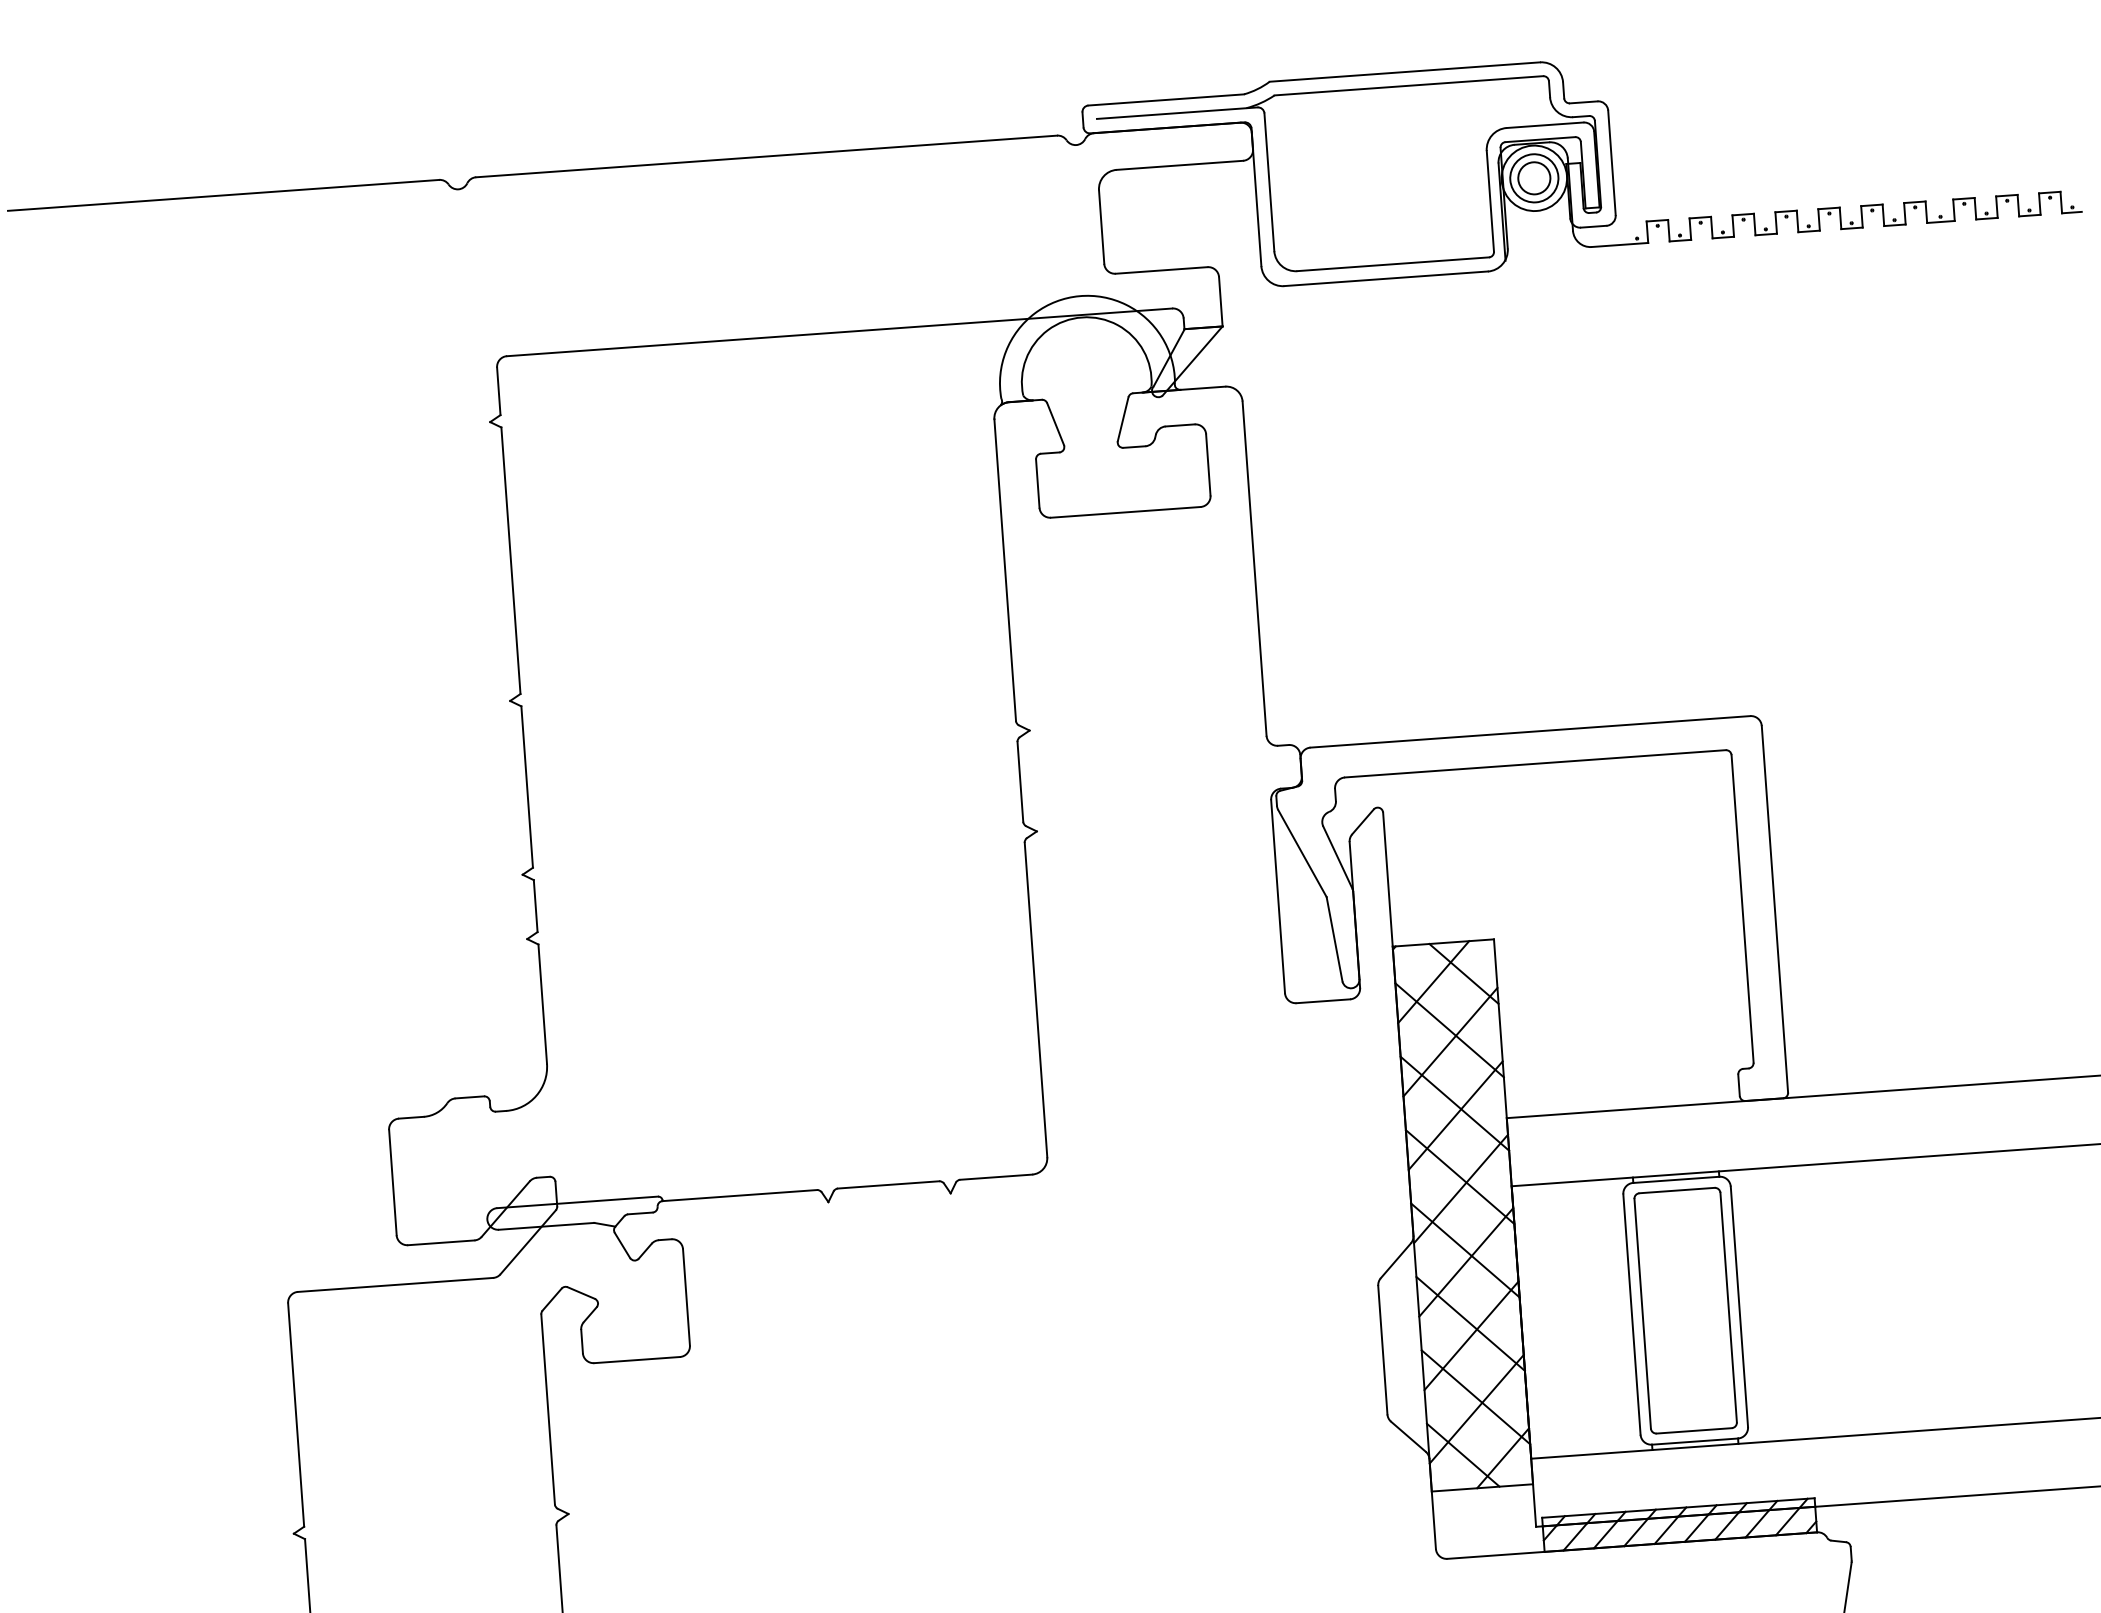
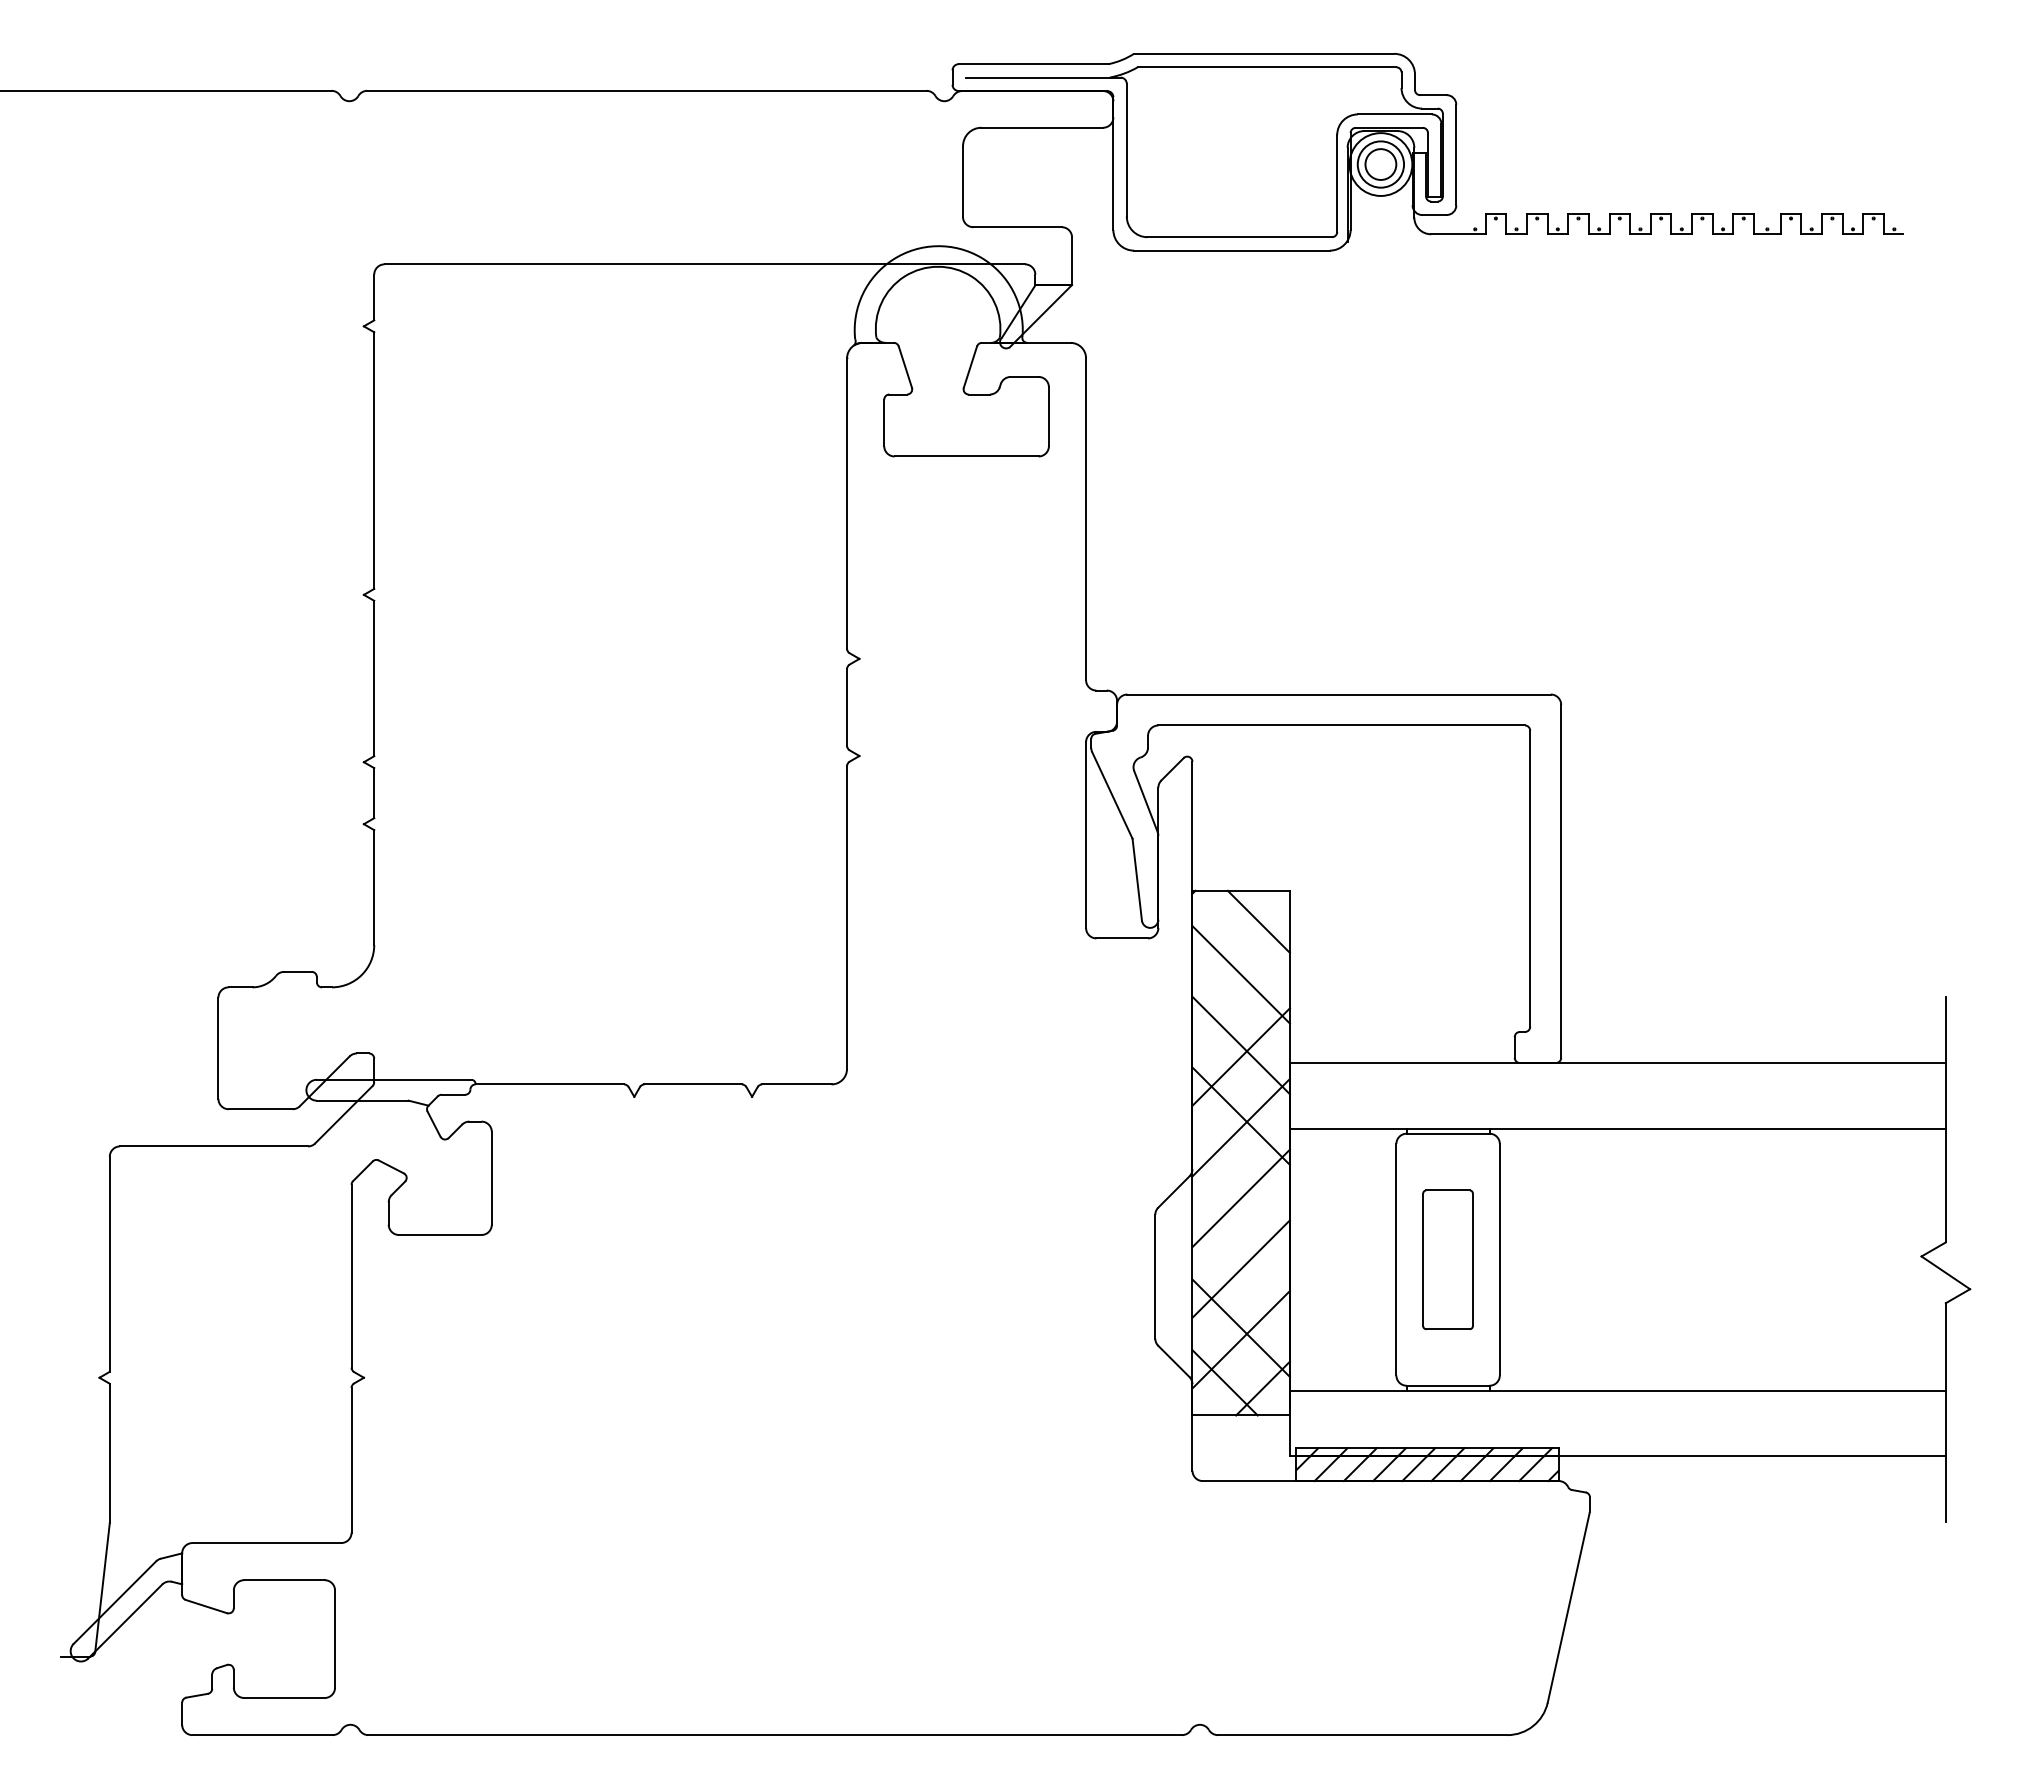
line: (1433, 981) -> (1229, 927), removed
line: (1449, 1042) -> (1240, 986), removed
line: (1464, 1250) -> (1240, 1186), removed
part: (1685, 1310) -> (1447, 1259), size x0.6
line: (1469, 1323) -> (1240, 1257), removed

